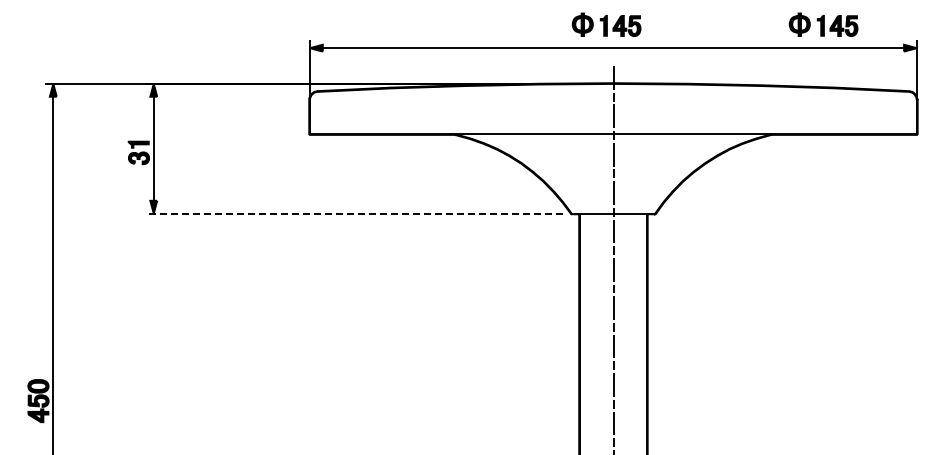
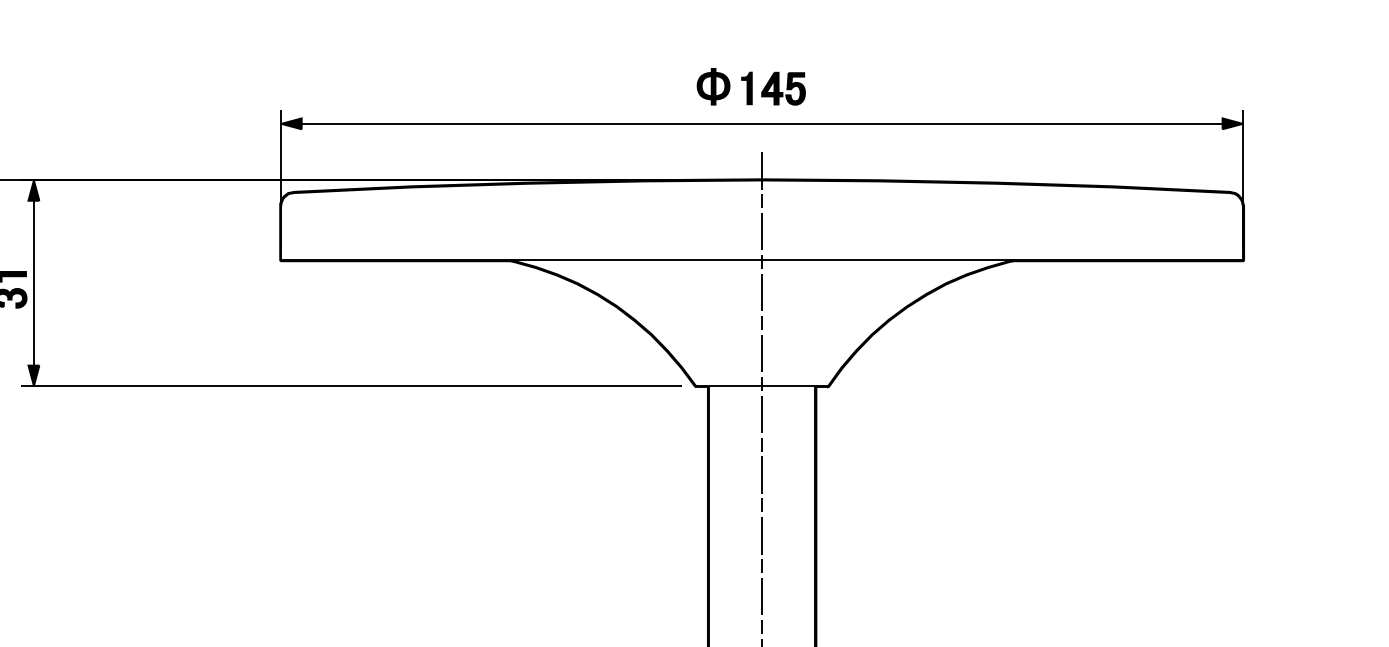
part: (823, 24) -> (1094, 86), removed
line: (354, 213) -> (351, 385), dashed -> solid

